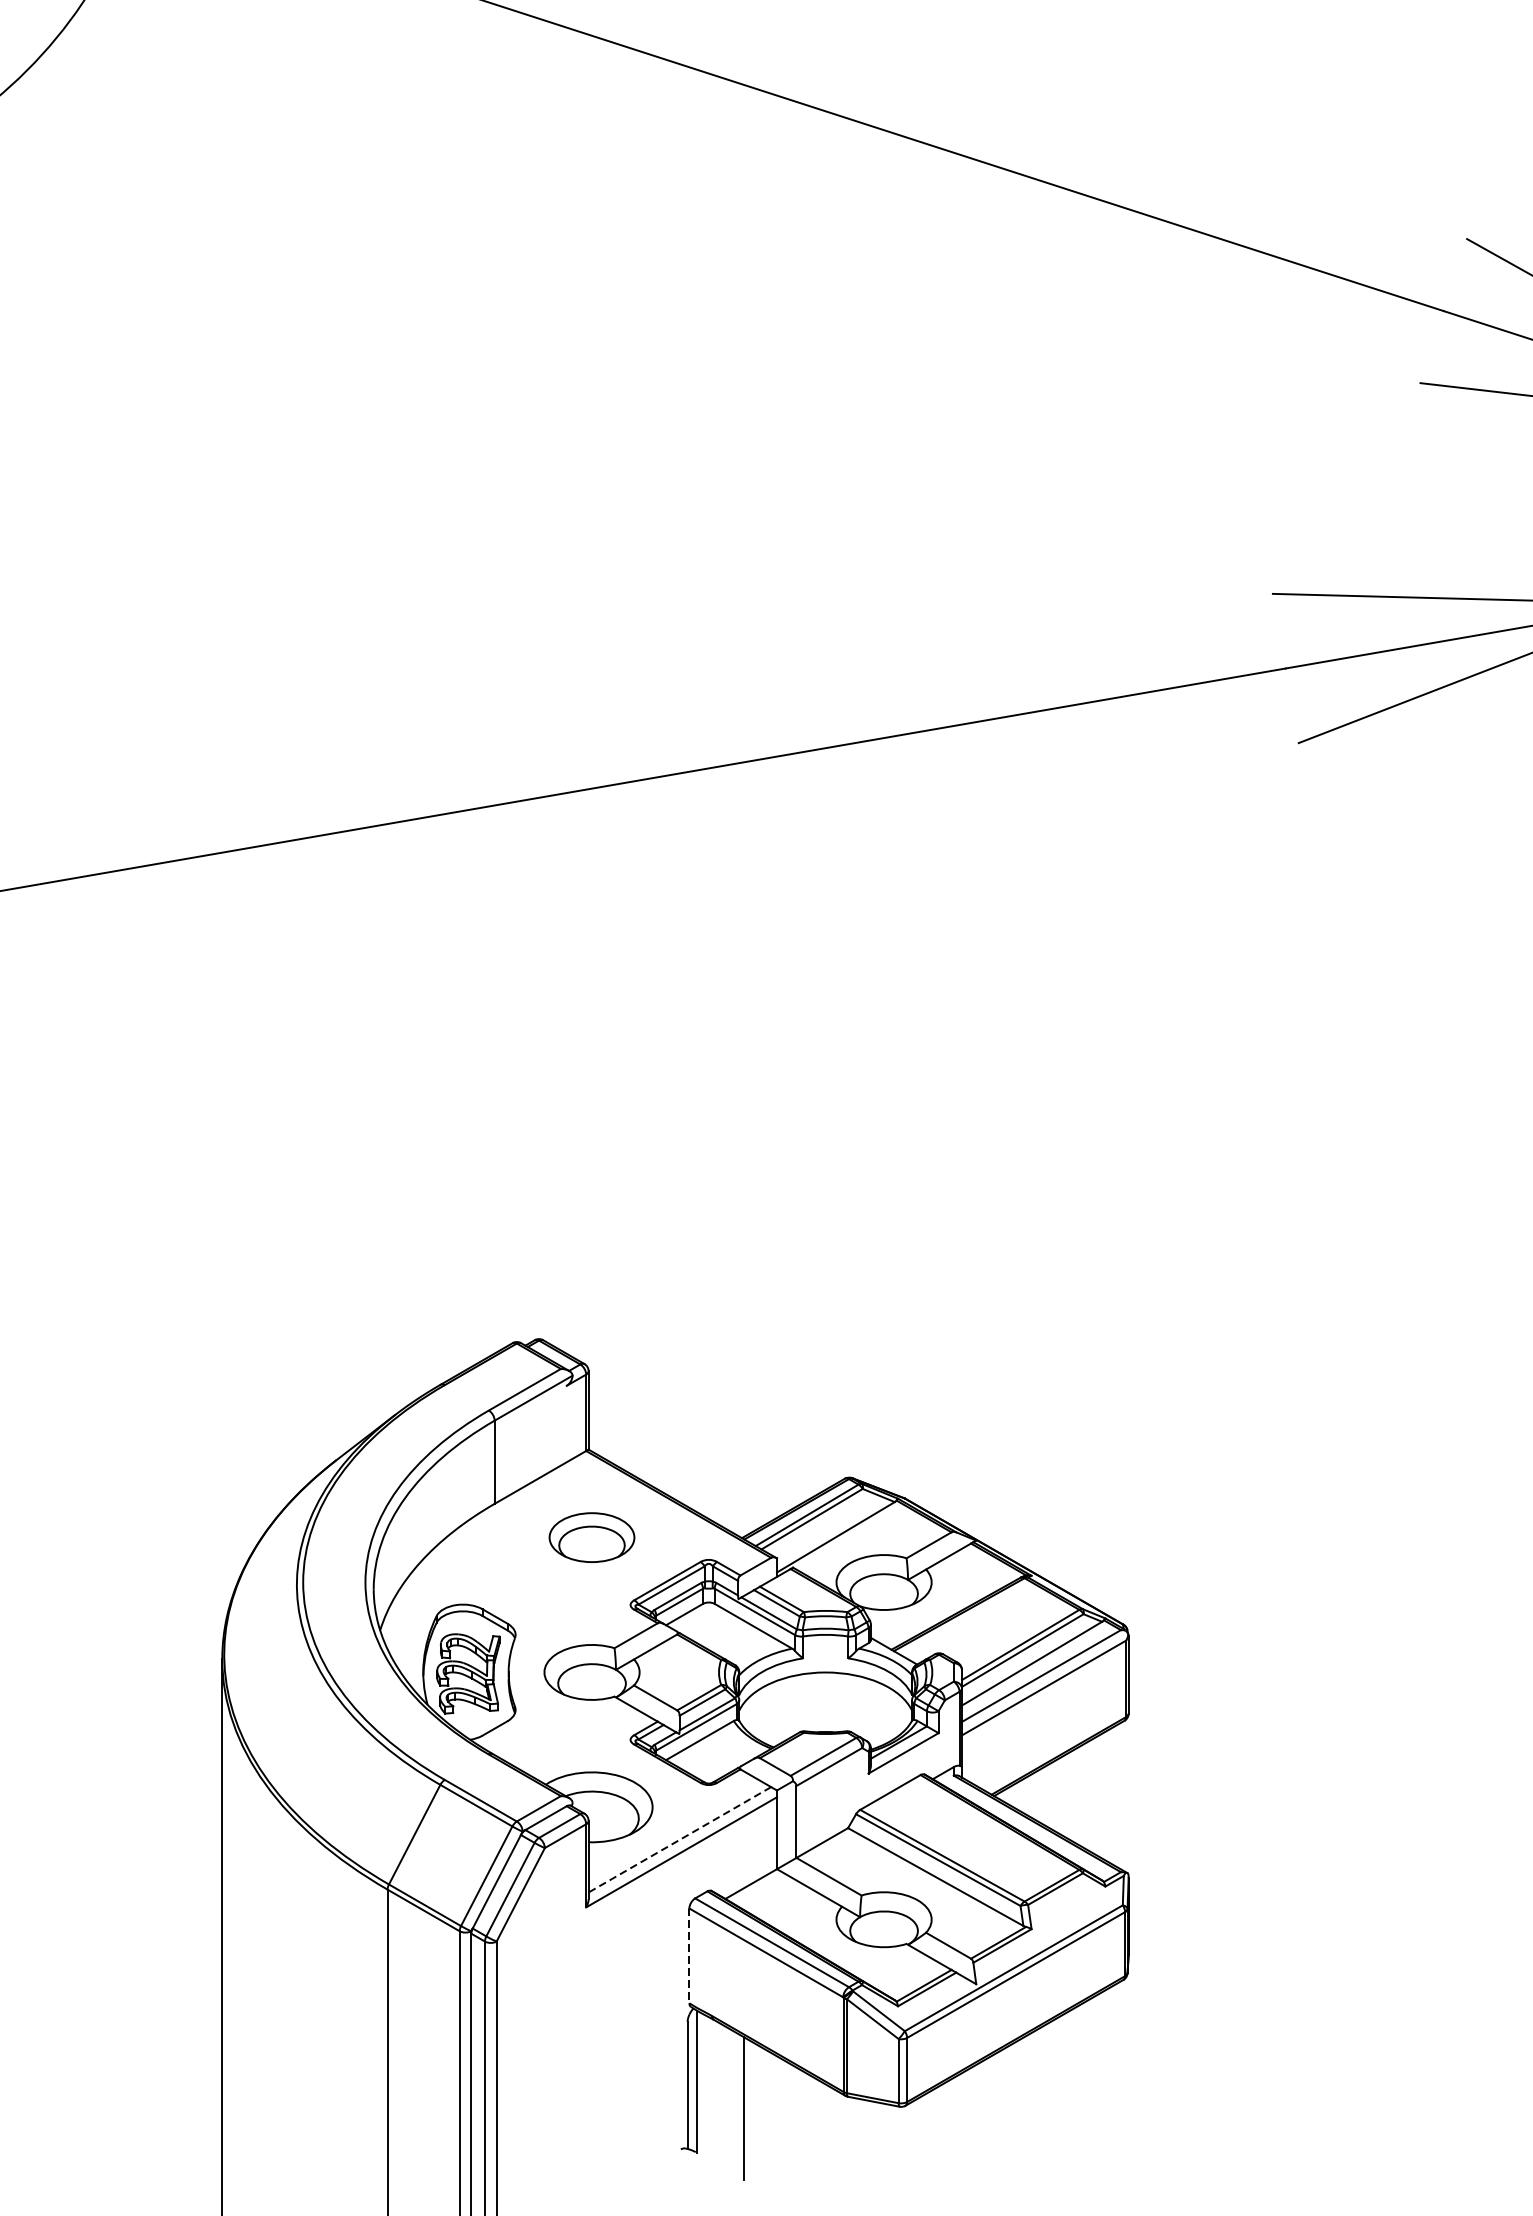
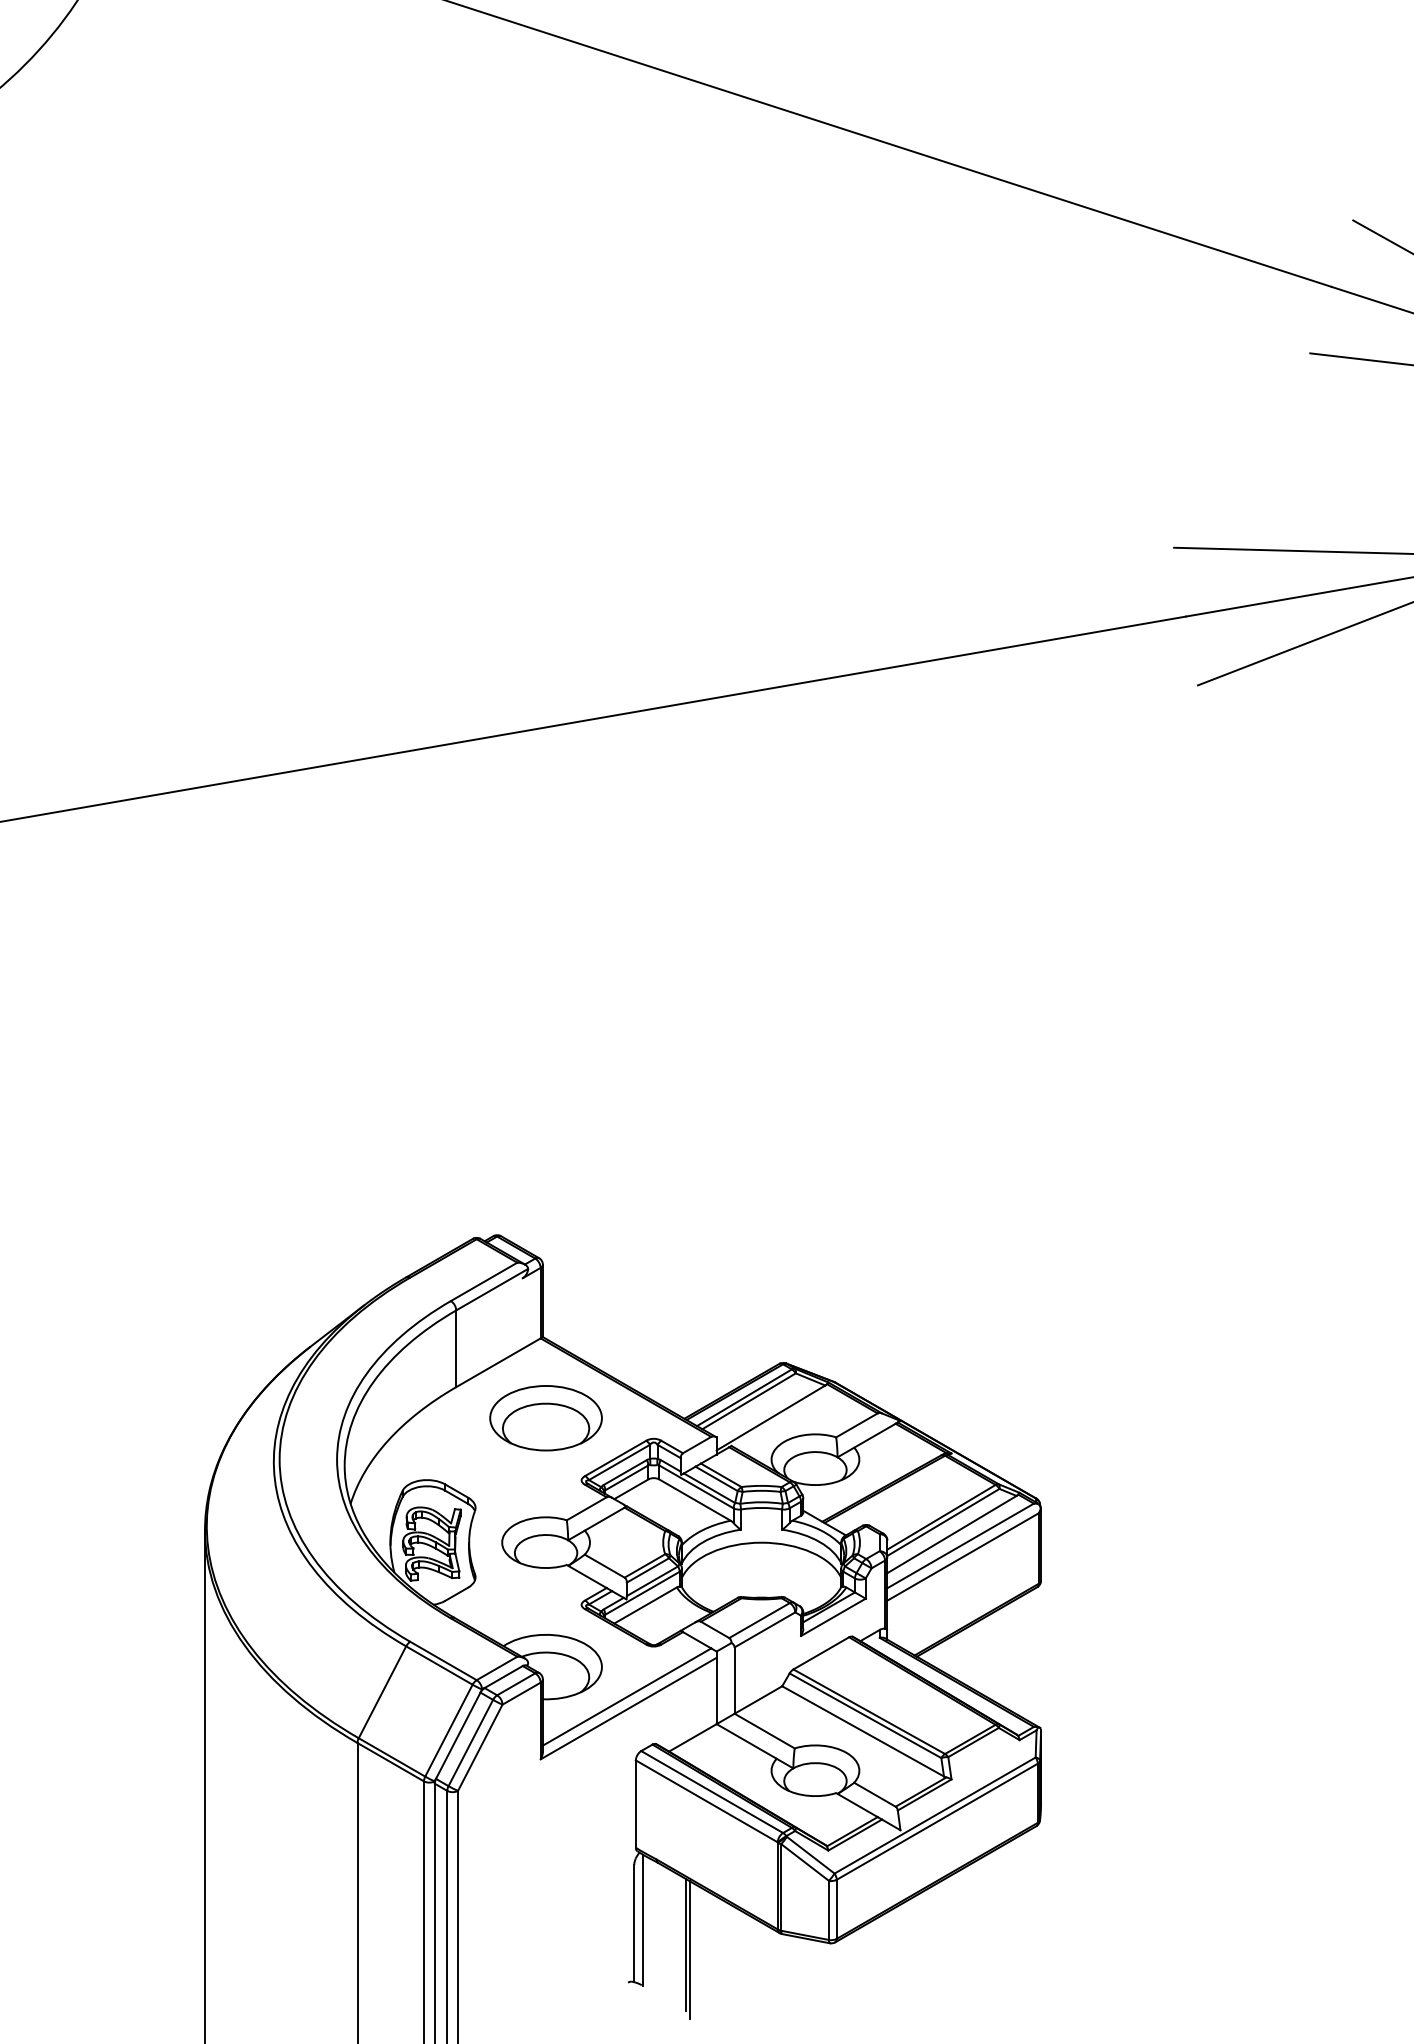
part: (591, 1537) -> (545, 1418), size x1.43
line: (679, 1840) -> (626, 1697), dashed -> solid
line: (688, 1956) -> (635, 1804), dashed -> solid
line: (747, 2113) -> (689, 1949), added

